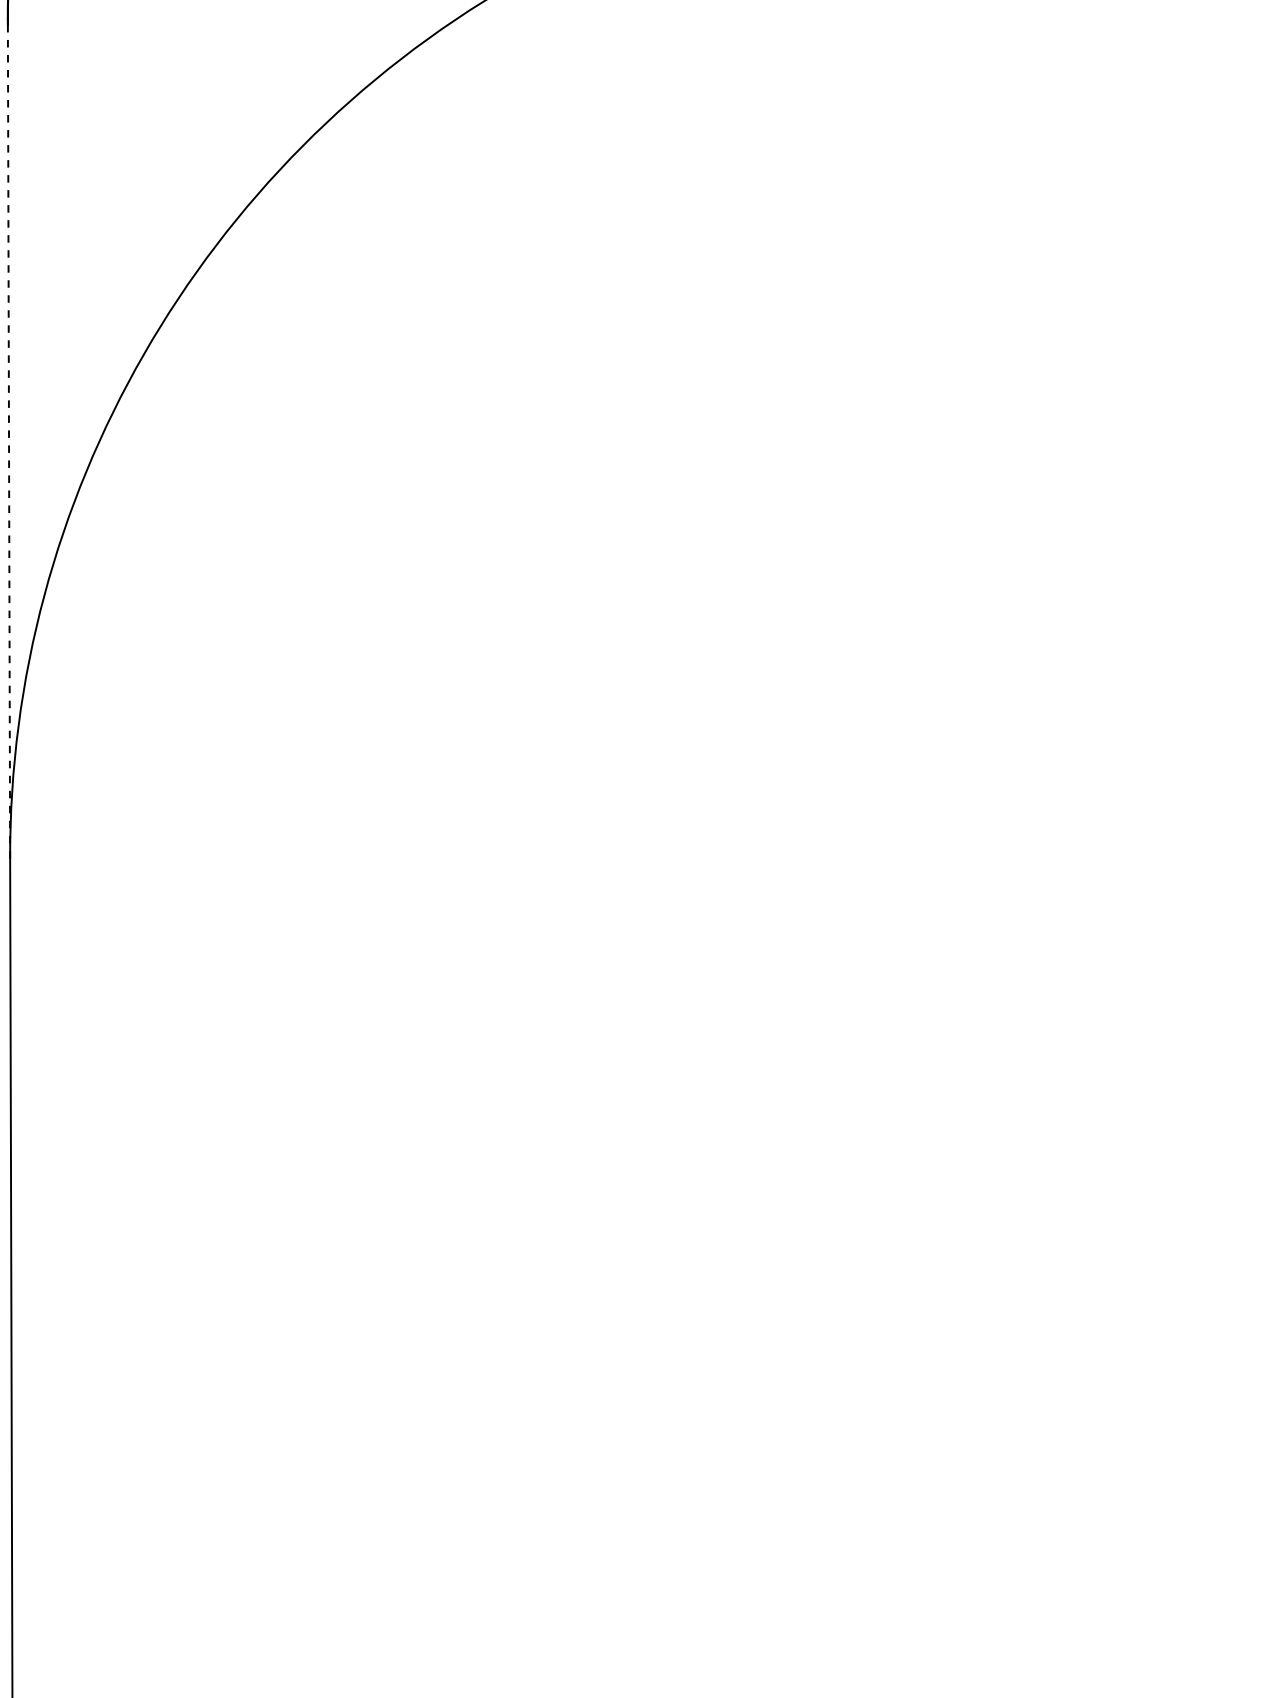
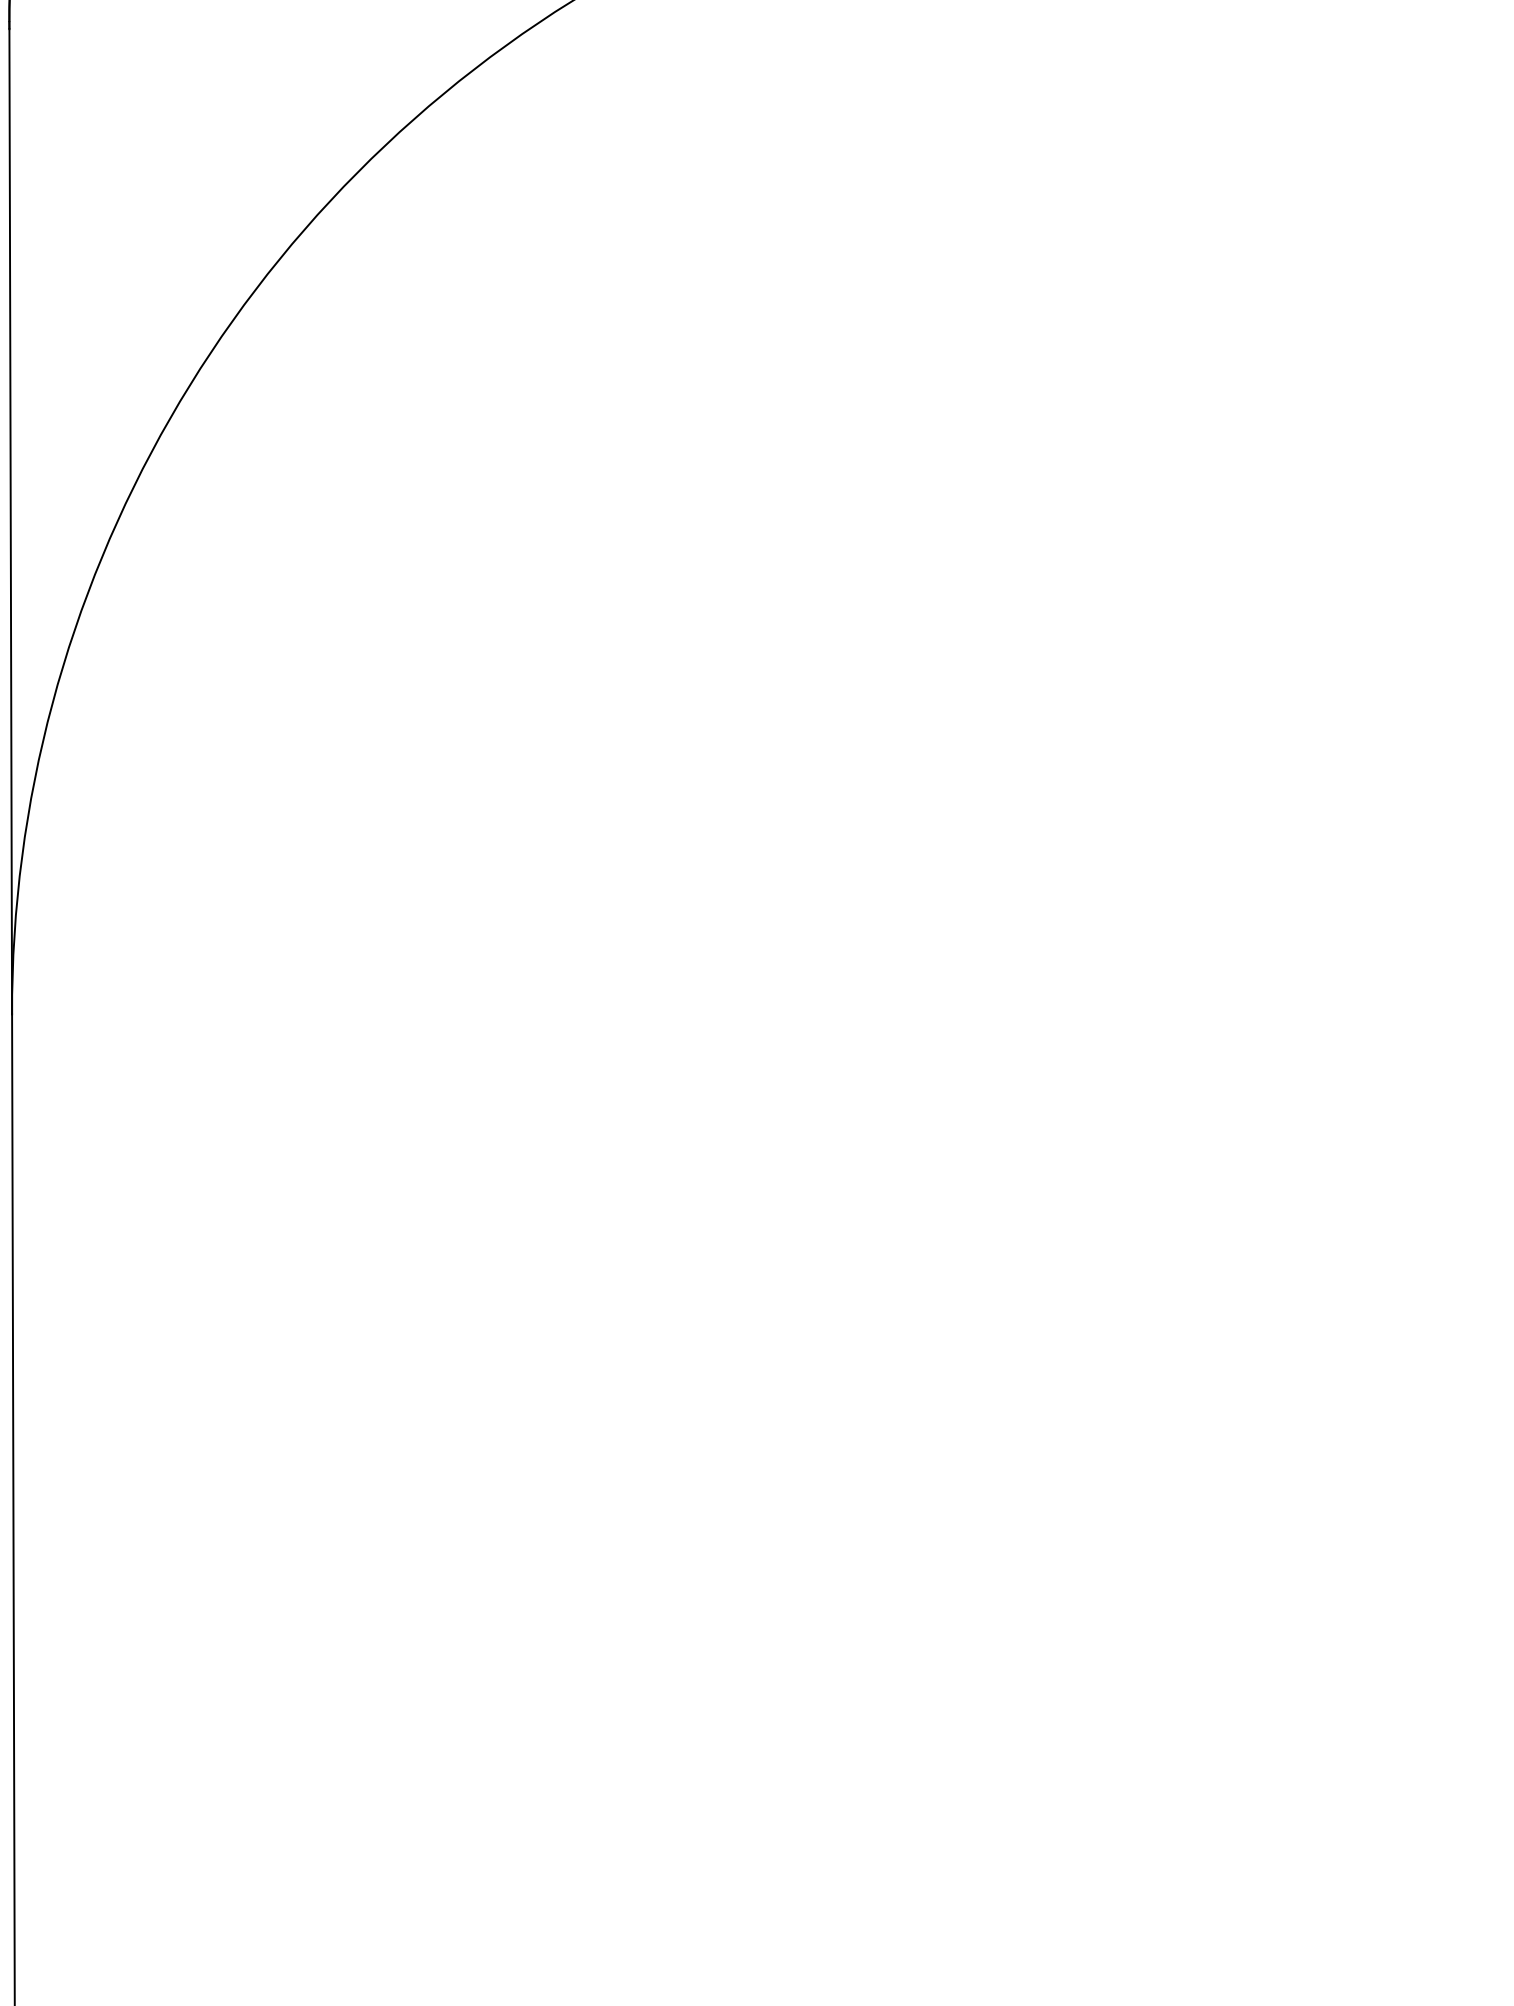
line: (8, 441) -> (10, 521), dashed -> solid

